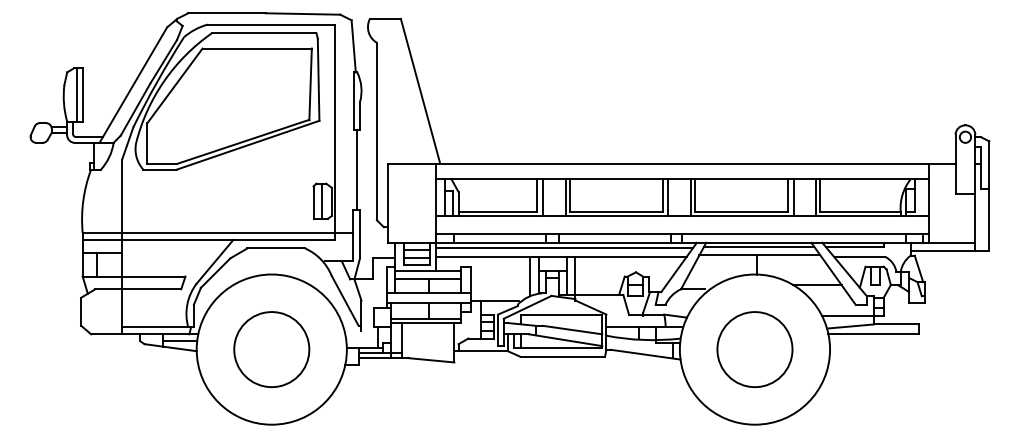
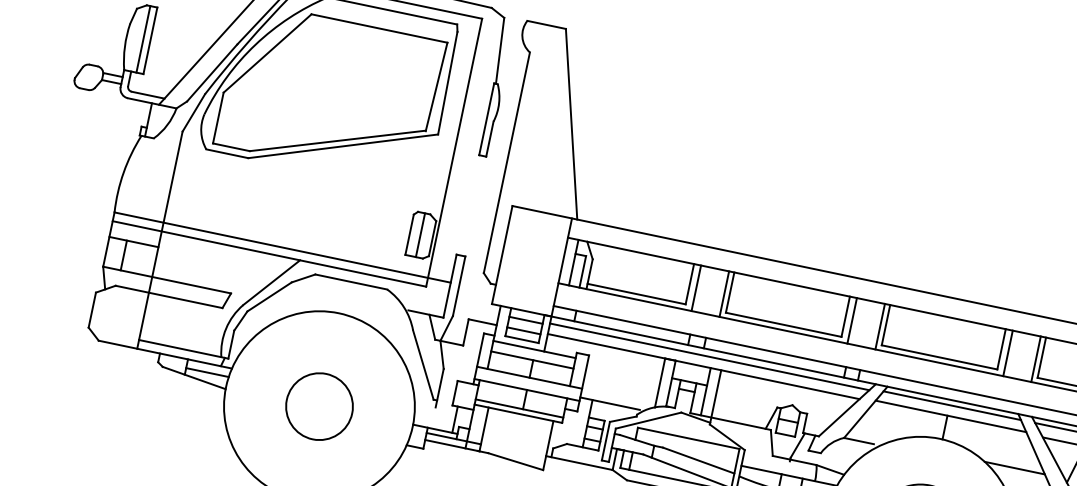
line: (357, 170) -> (472, 206), removed
circle: (271, 349) -> (319, 406), size x0.7

